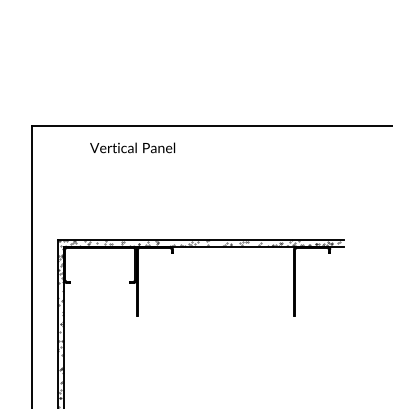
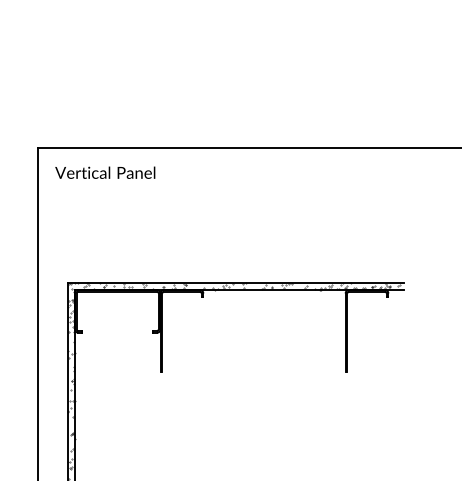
text: (132, 147) -> (105, 172), moved

